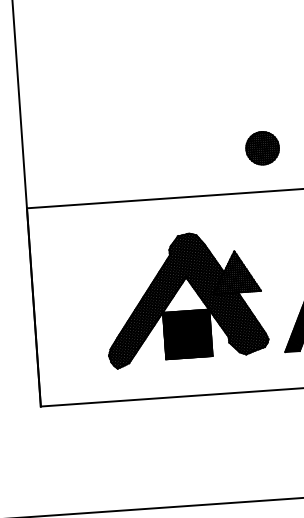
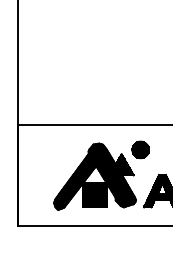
part: (262, 147) -> (140, 149), moved

